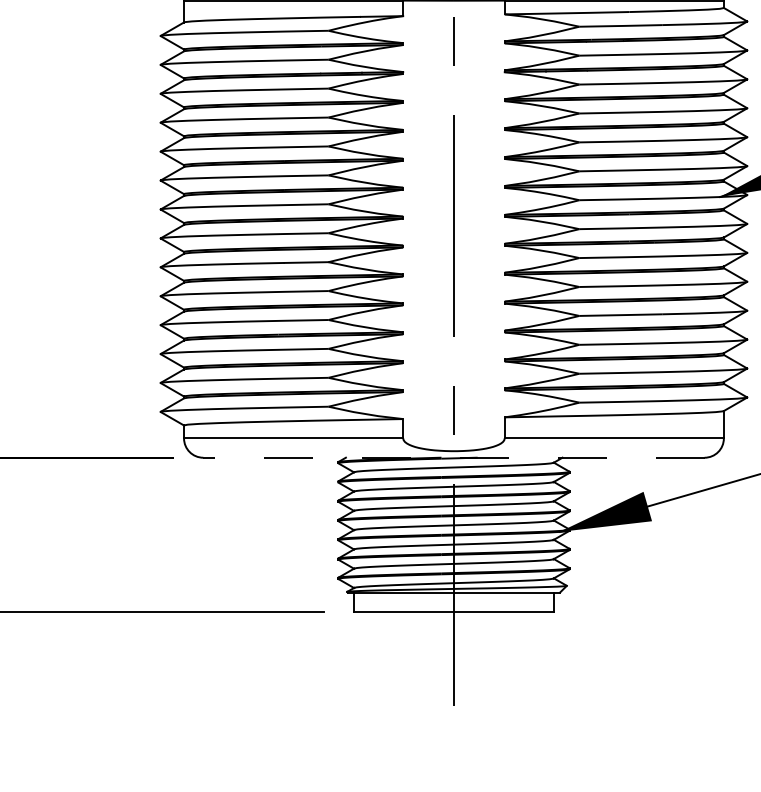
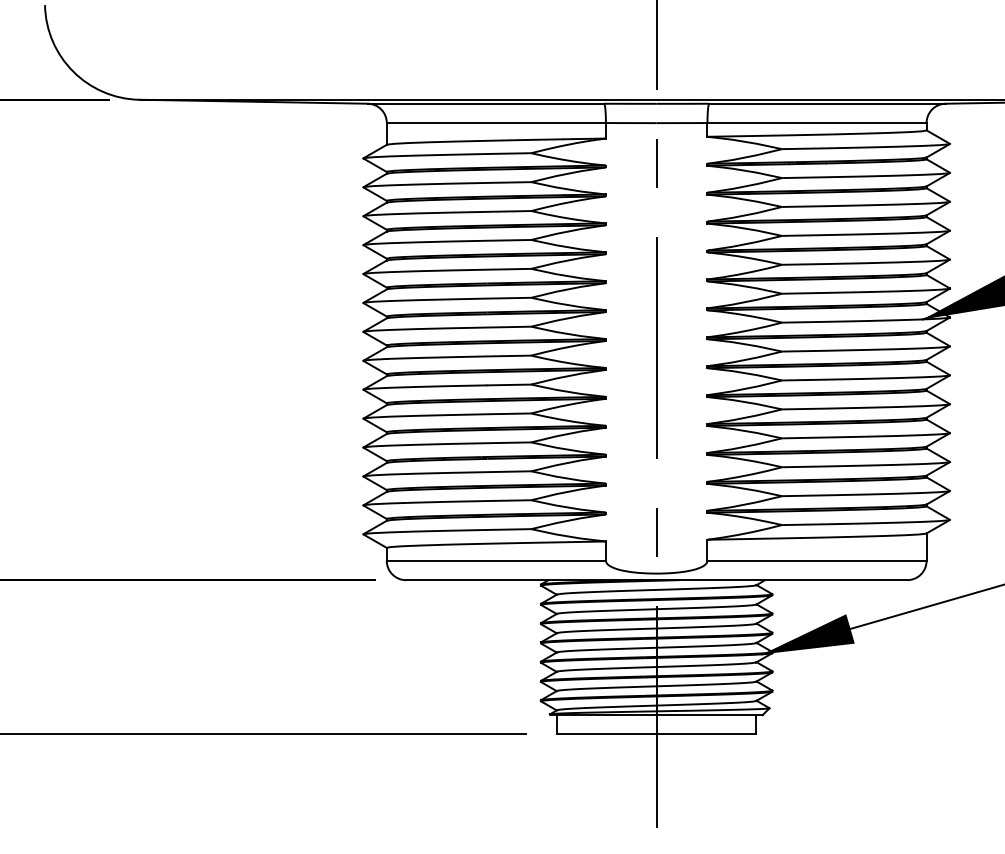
line: (453, 458) -> (656, 580), dashed -> solid

